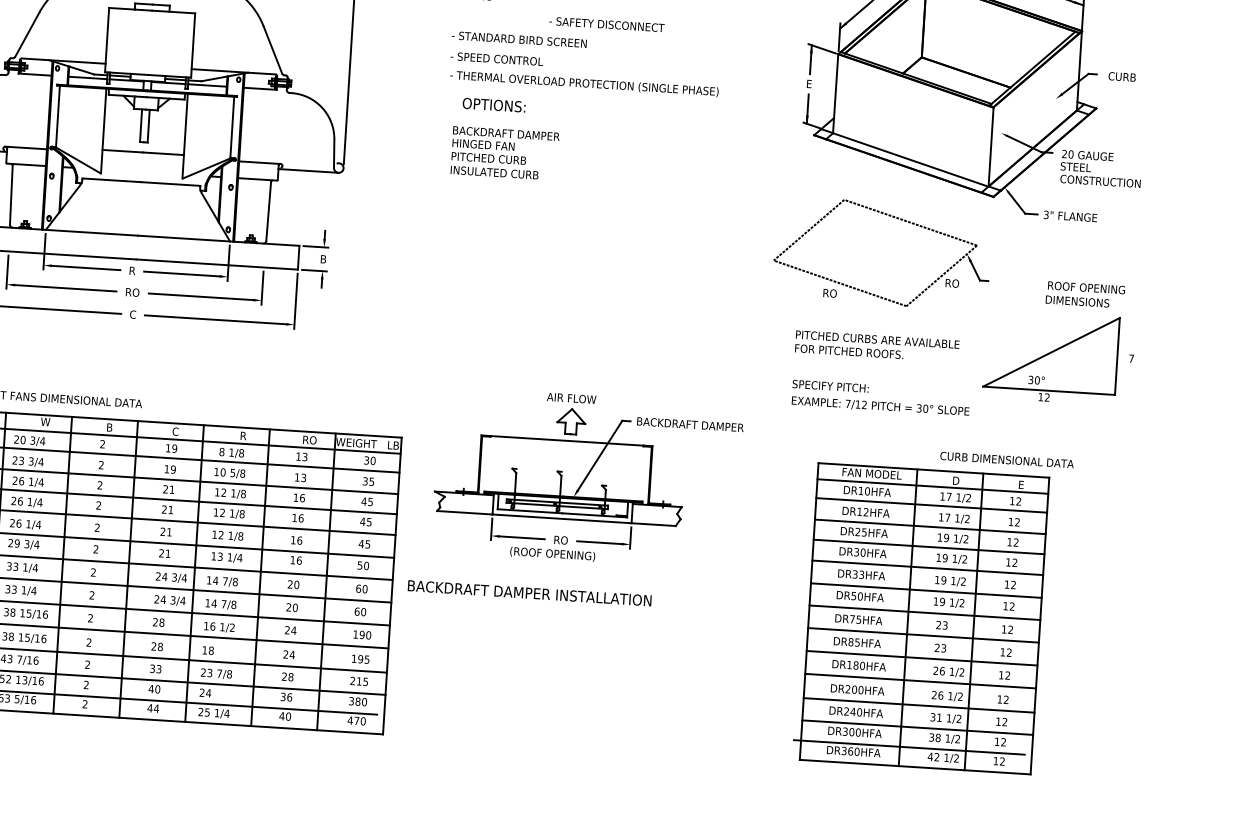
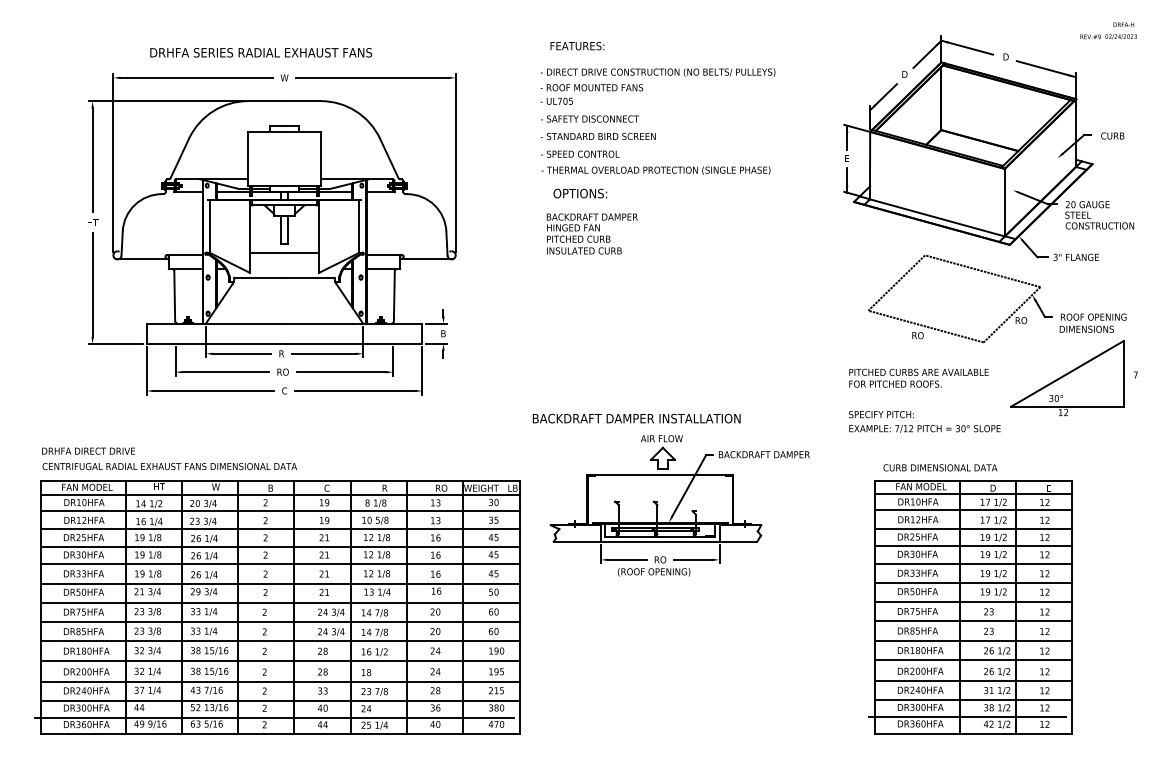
text: (606, 23) -> (589, 118), moved
part: (897, 219) -> (971, 269), moved
text: (1007, 459) -> (940, 467), moved
text: (529, 593) -> (636, 418), moved

